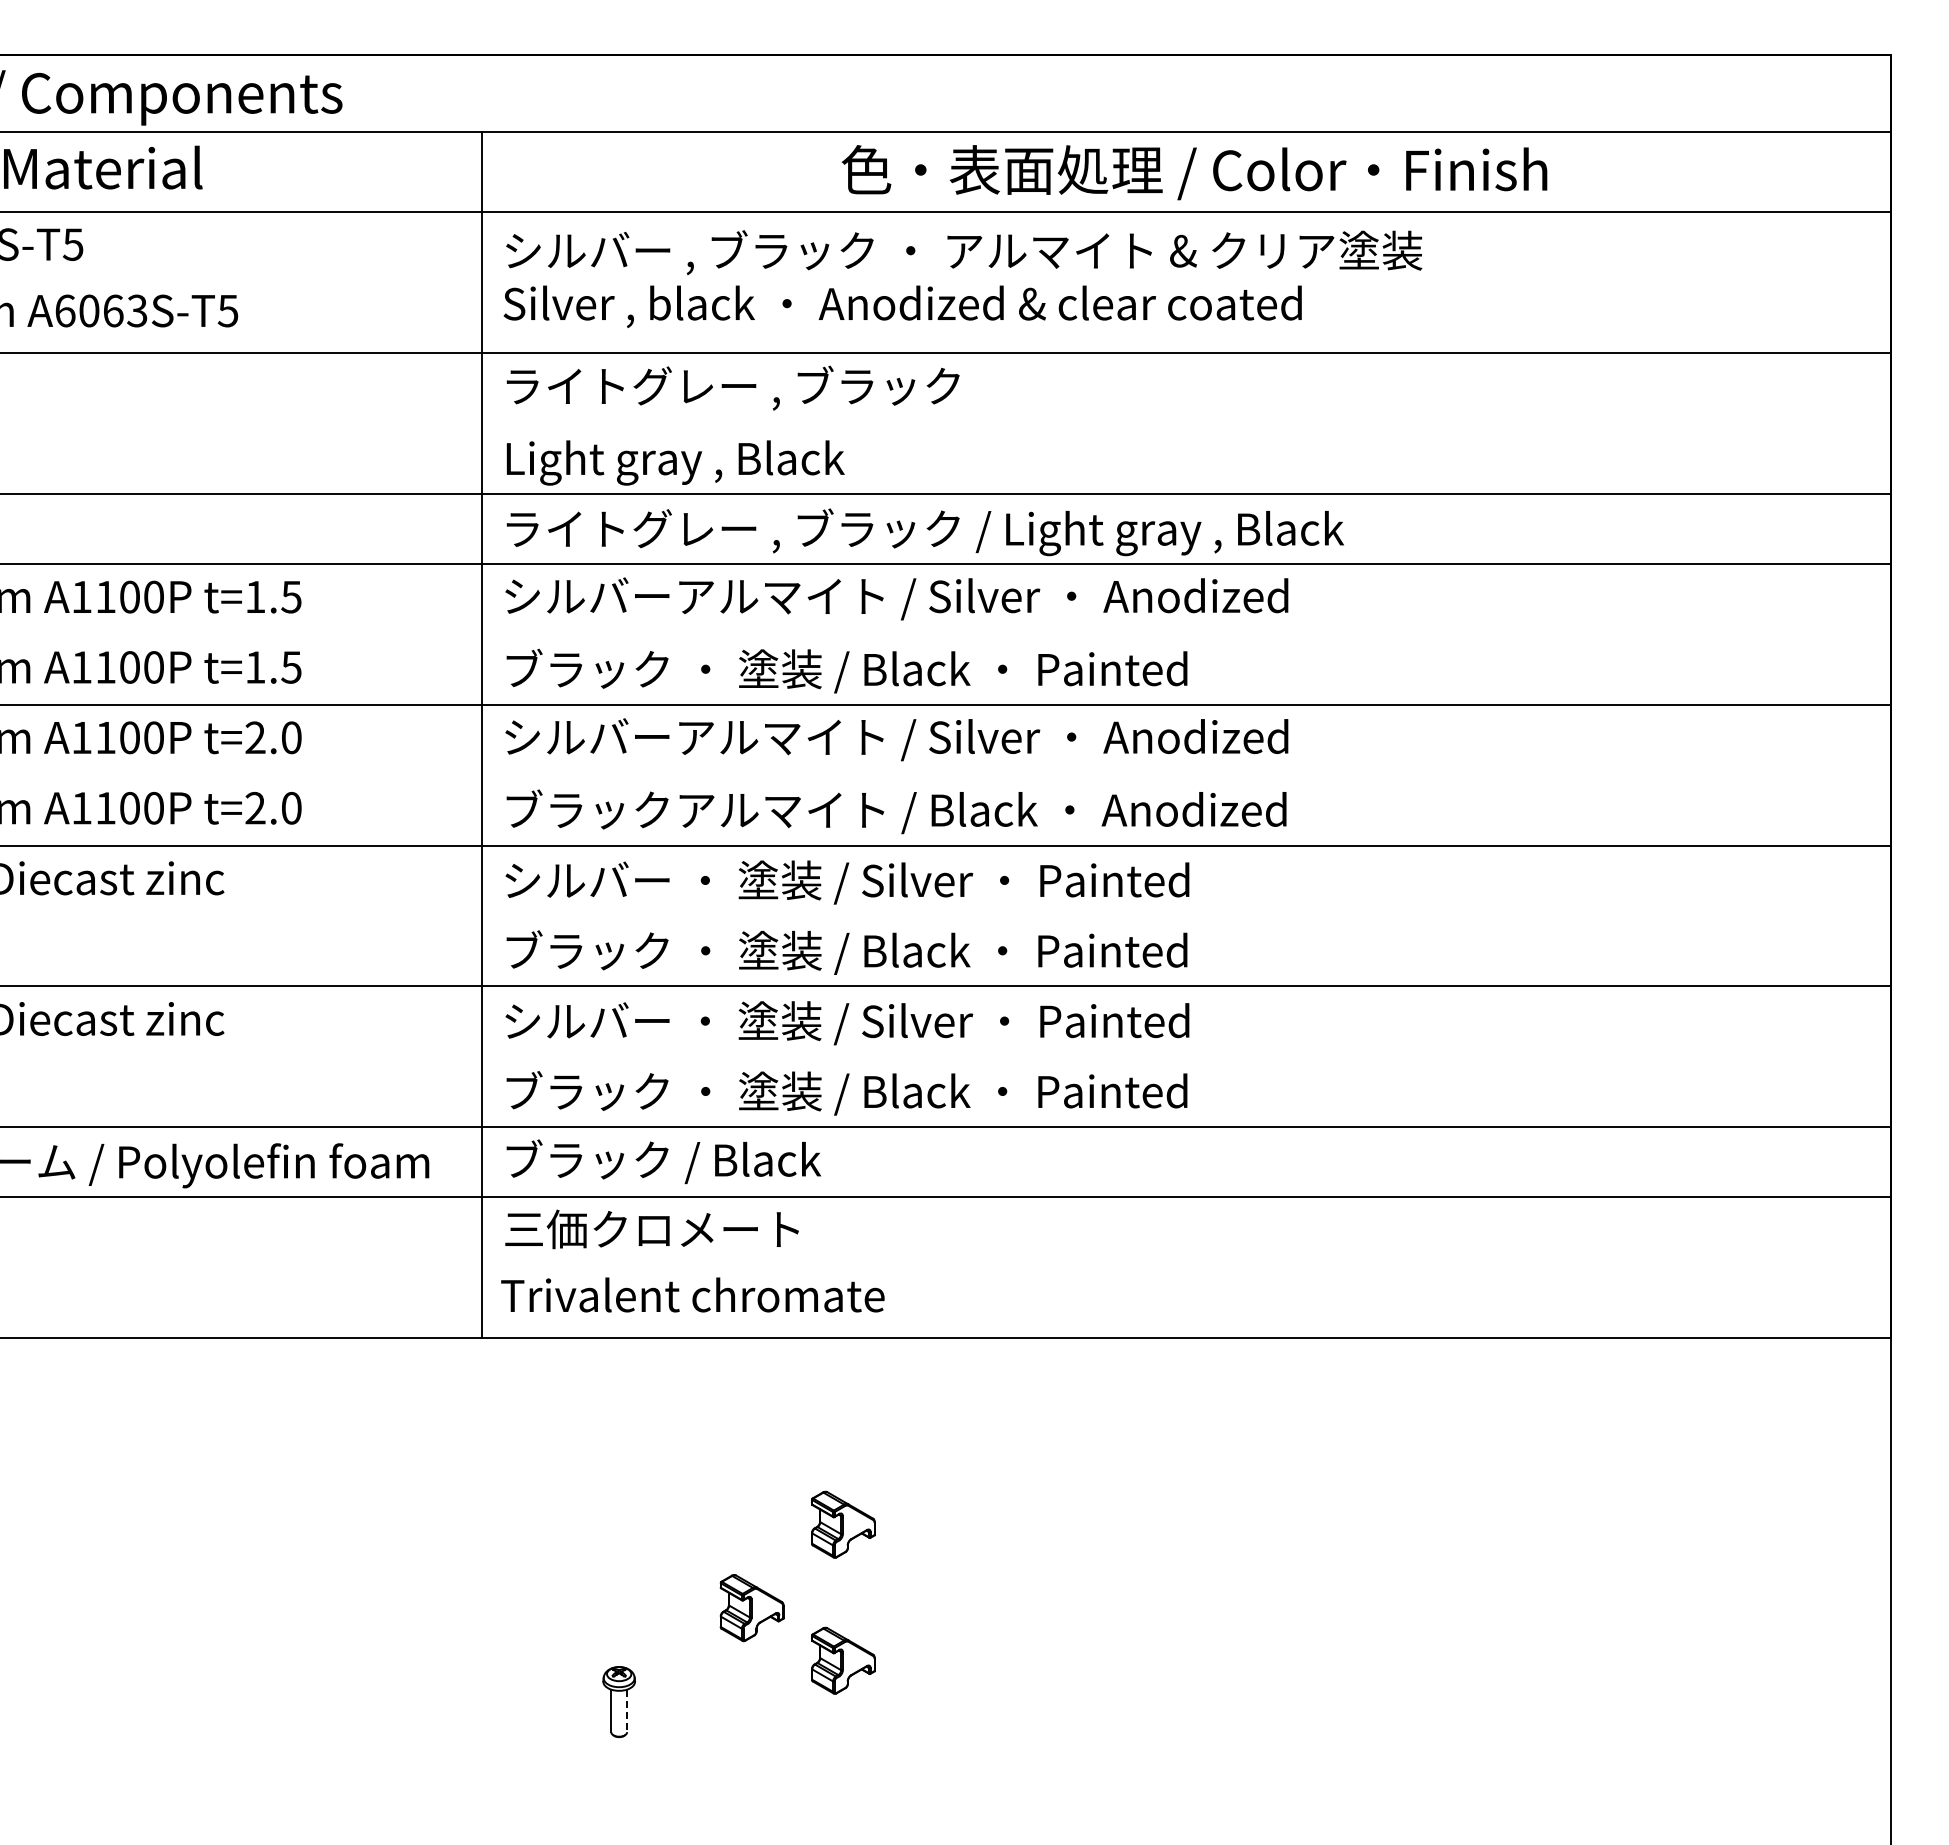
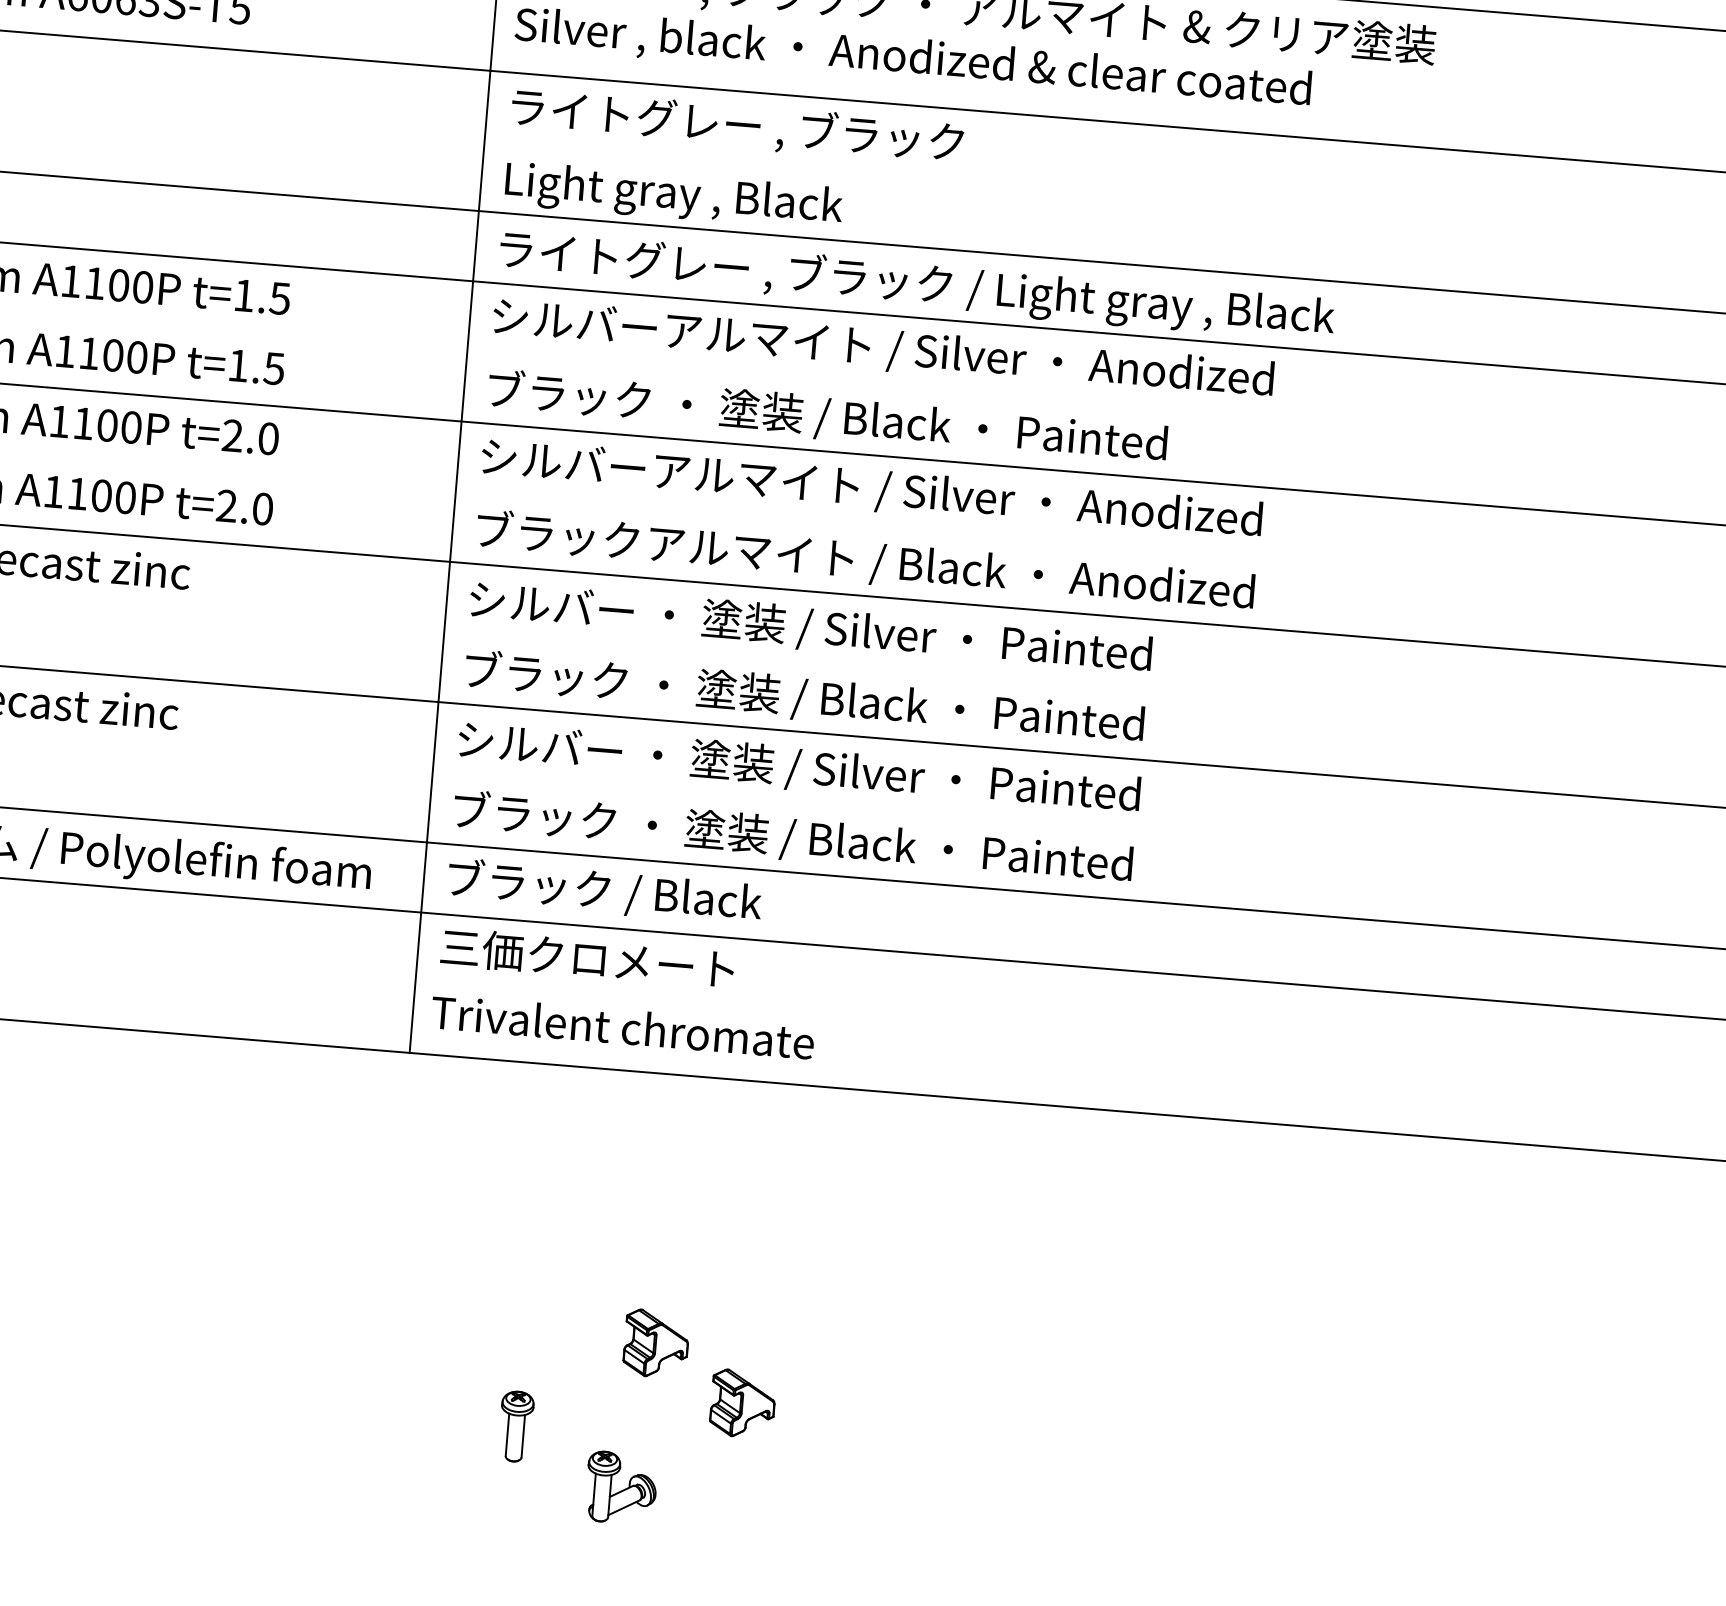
part: (843, 1524) -> (754, 1268), removed
line: (627, 1711) -> (523, 1436), dashed -> solid
part: (728, 1754) -> (620, 1487), added

